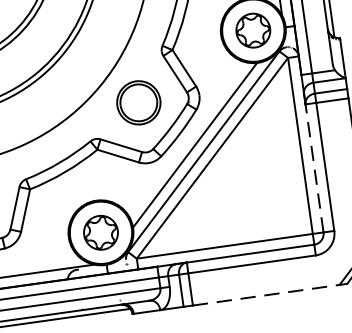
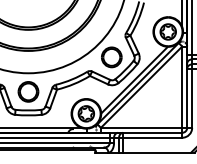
line: (315, 168) -> (187, 98), dashed -> solid
line: (266, 294) -> (157, 152), dashed -> solid

